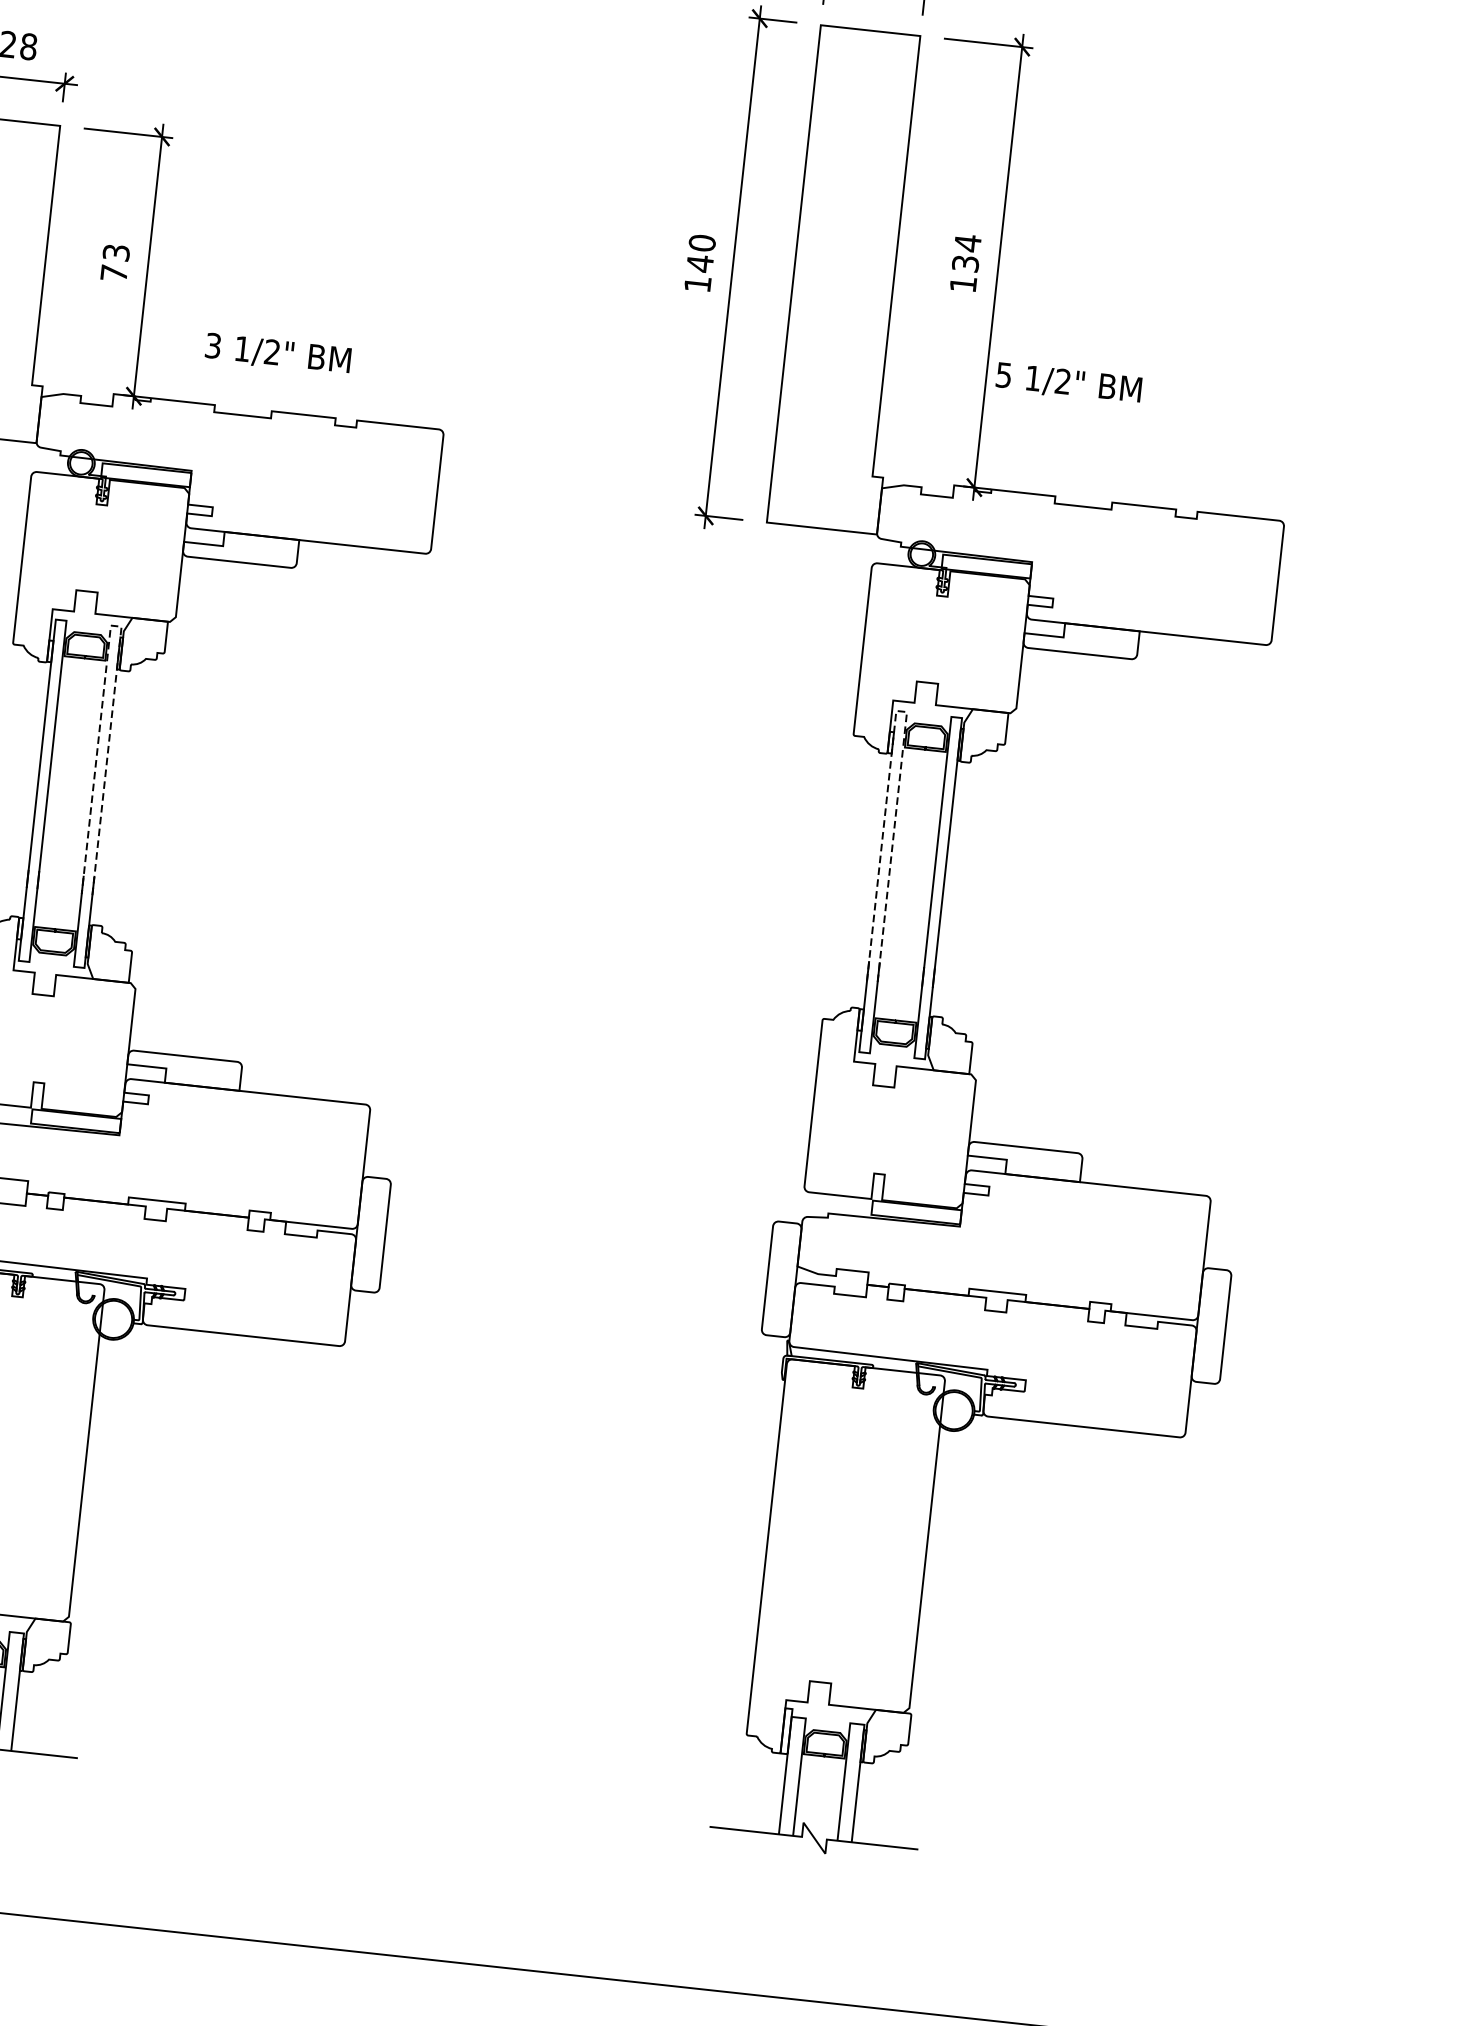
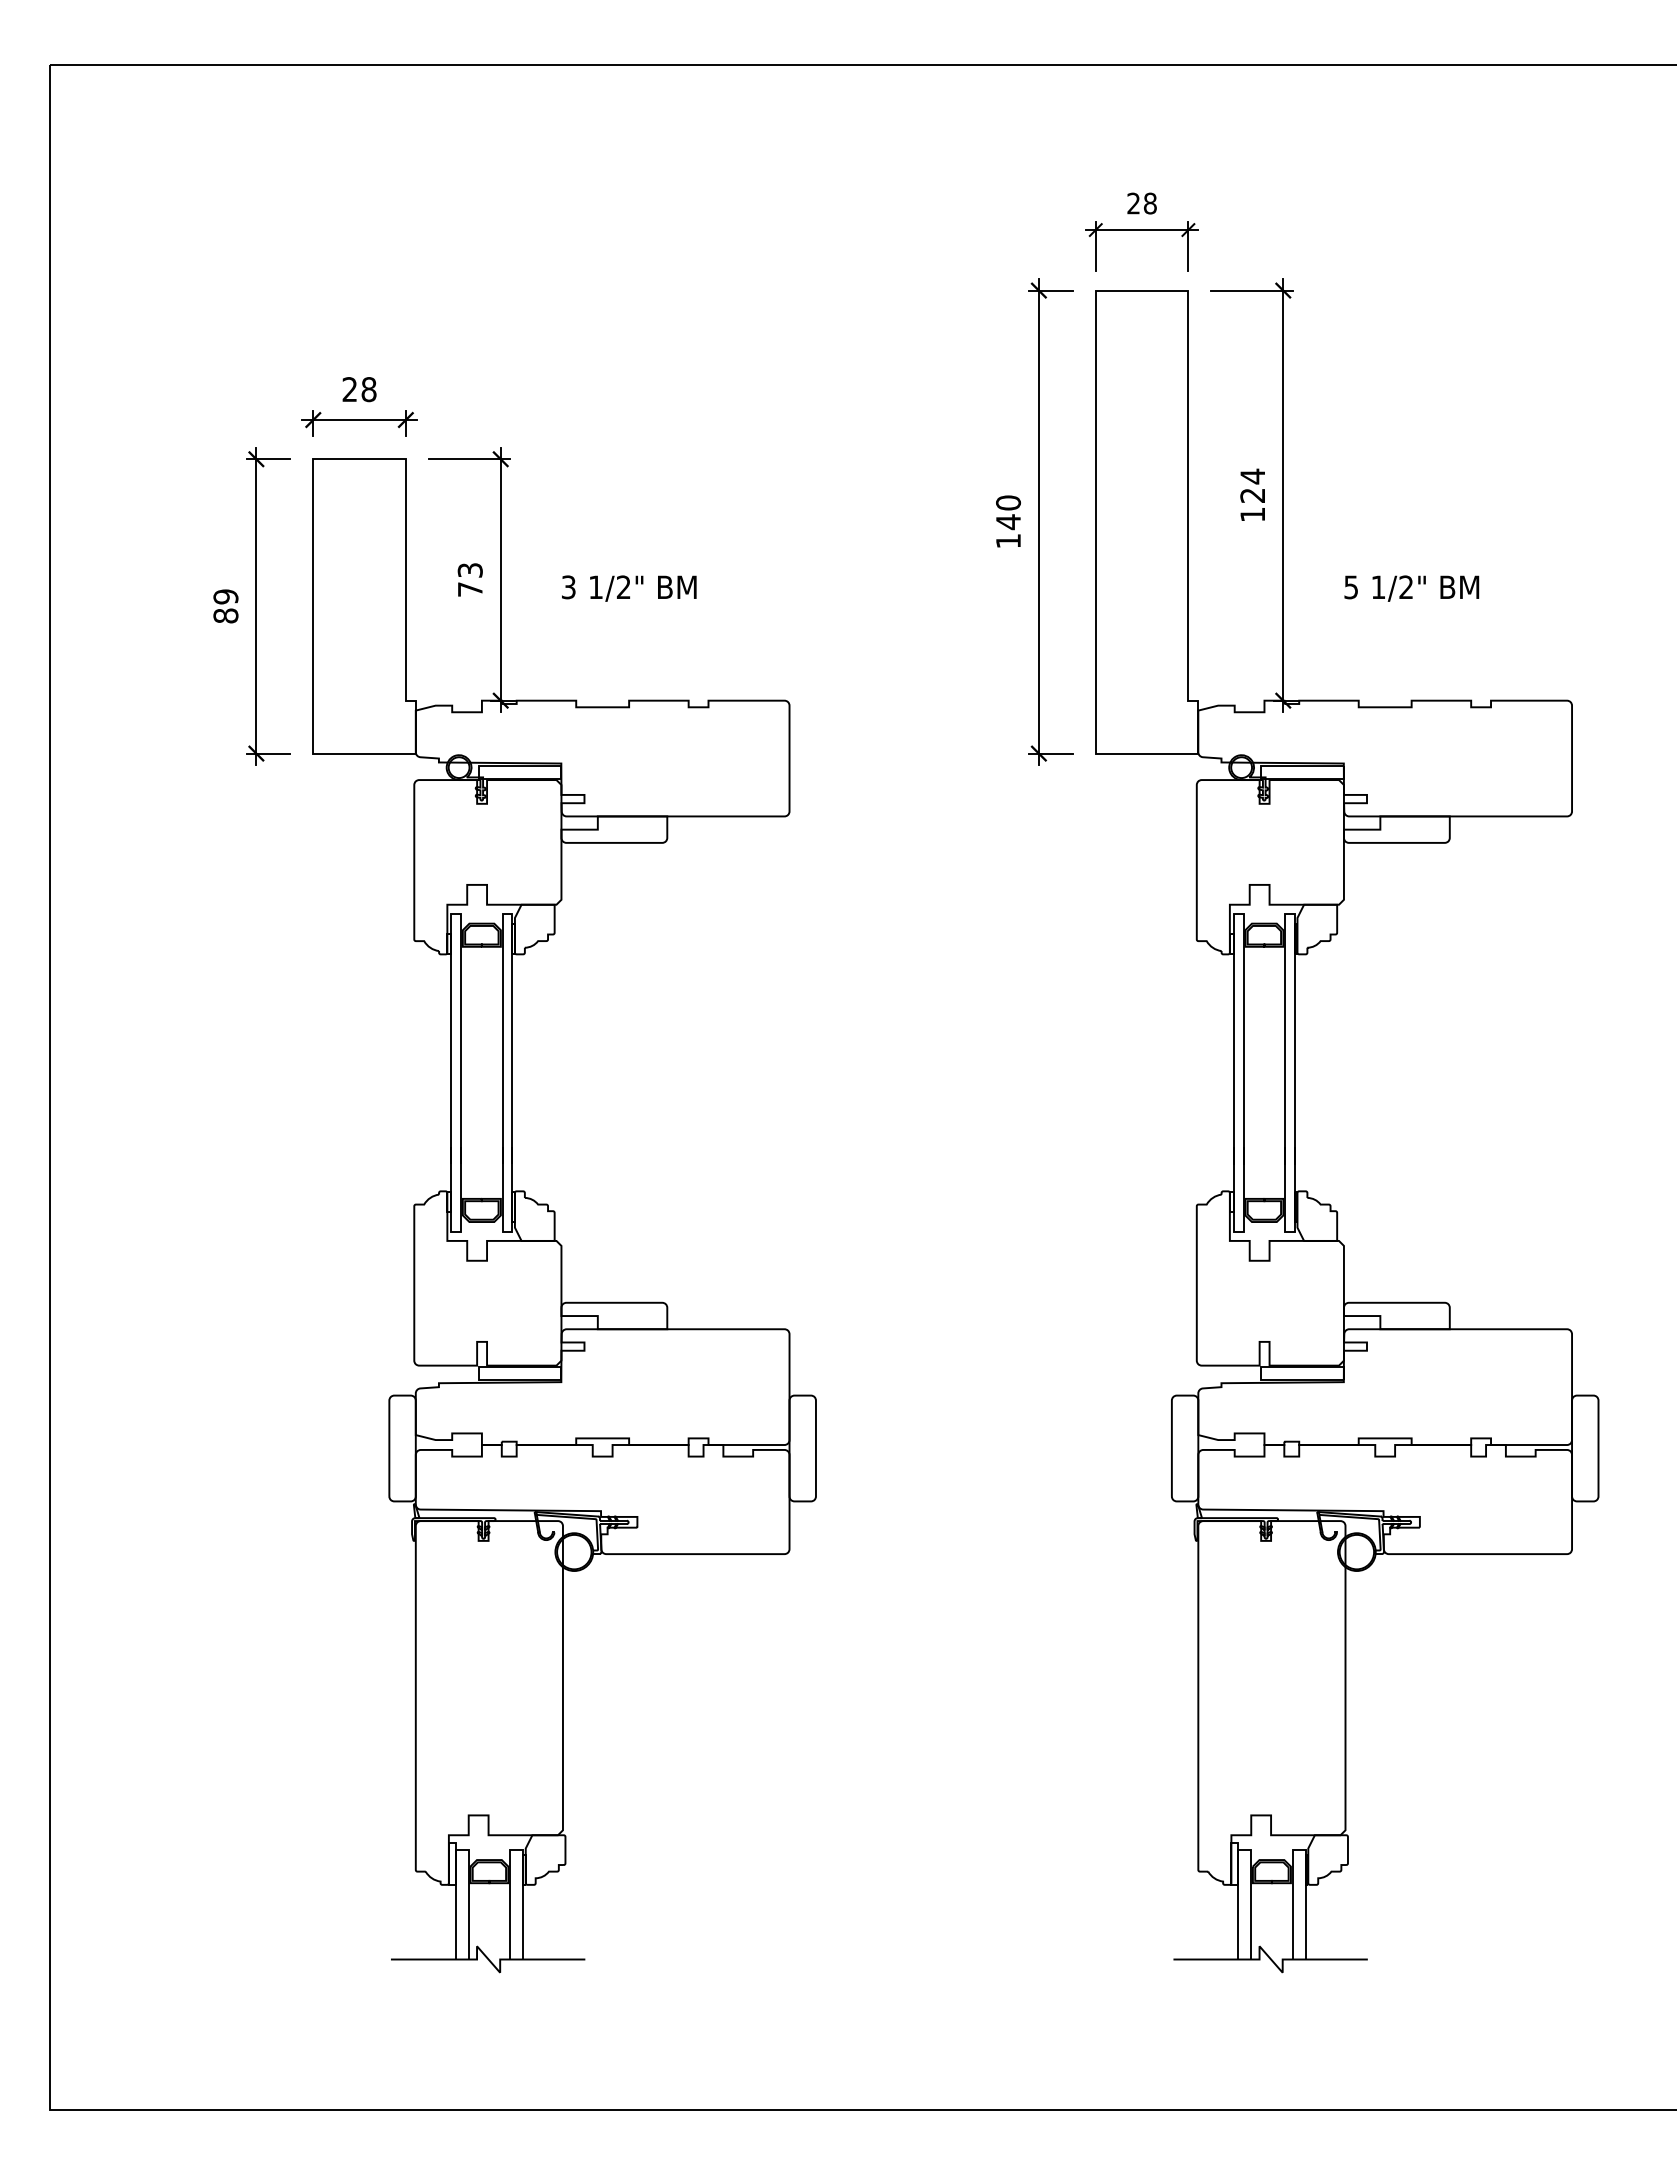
text: (965, 263) -> (1252, 495), 134 -> 124
text: (278, 354) -> (629, 588), moved
text: (1068, 383) -> (1411, 588), moved
line: (116, 626) -> (507, 914), dashed -> solid
line: (901, 712) -> (1238, 914), dashed -> solid

